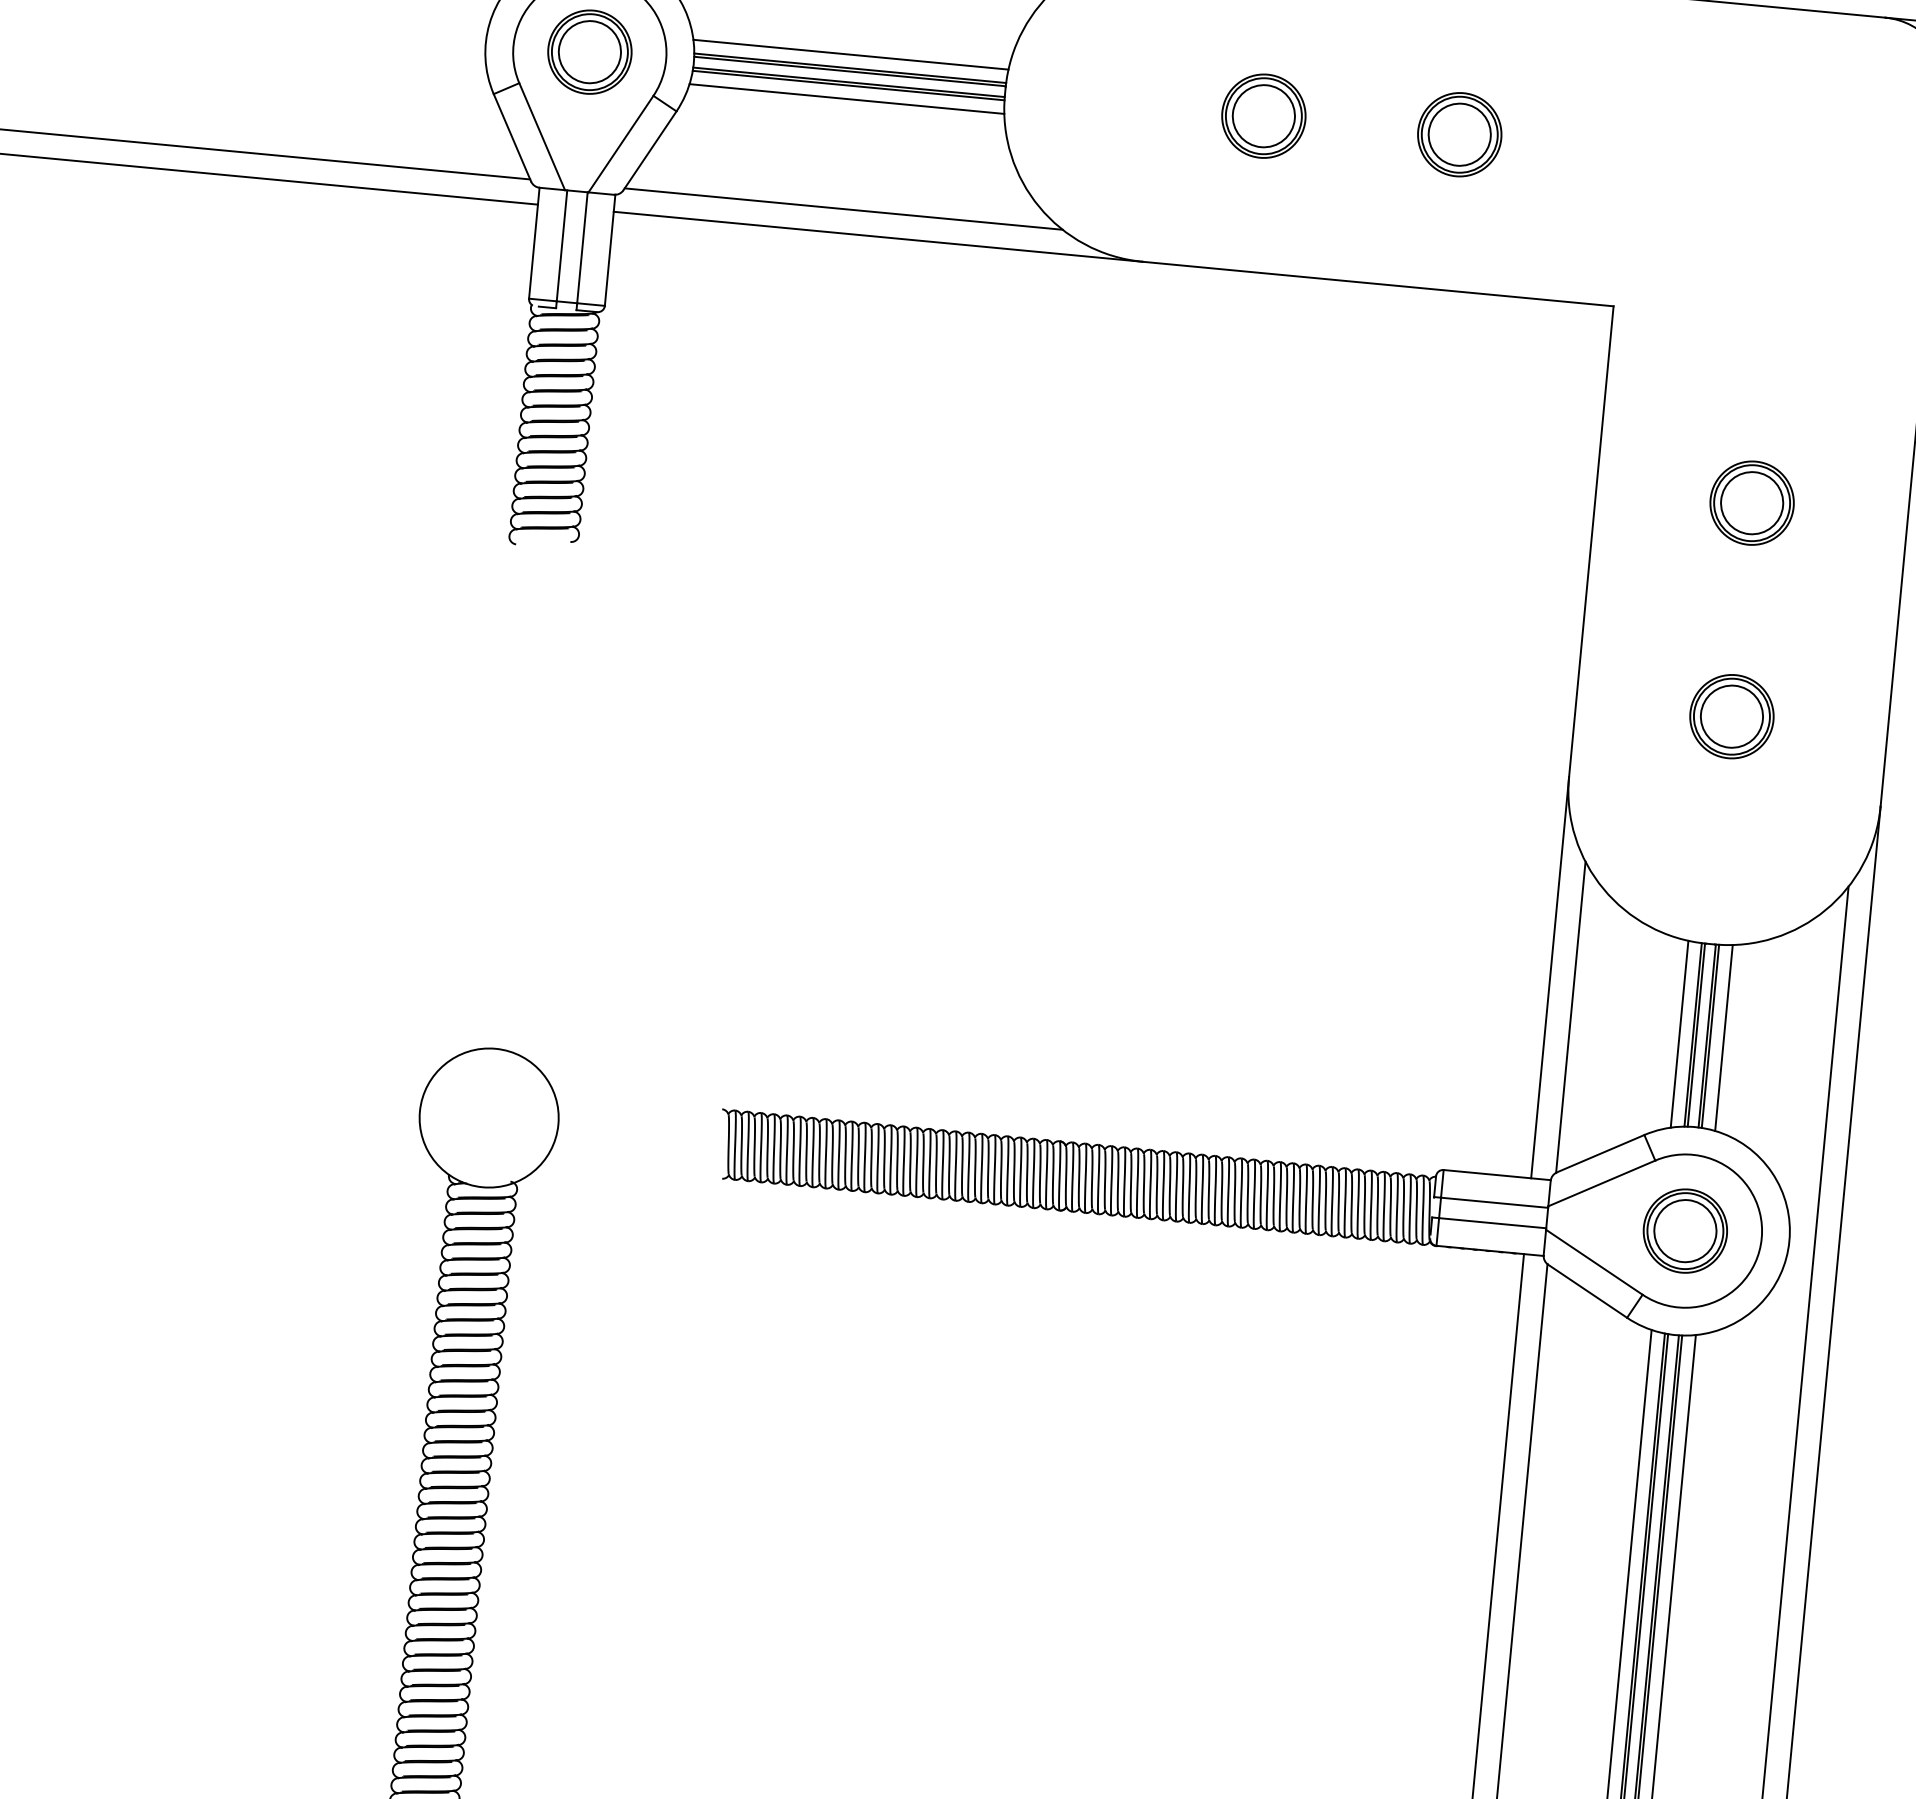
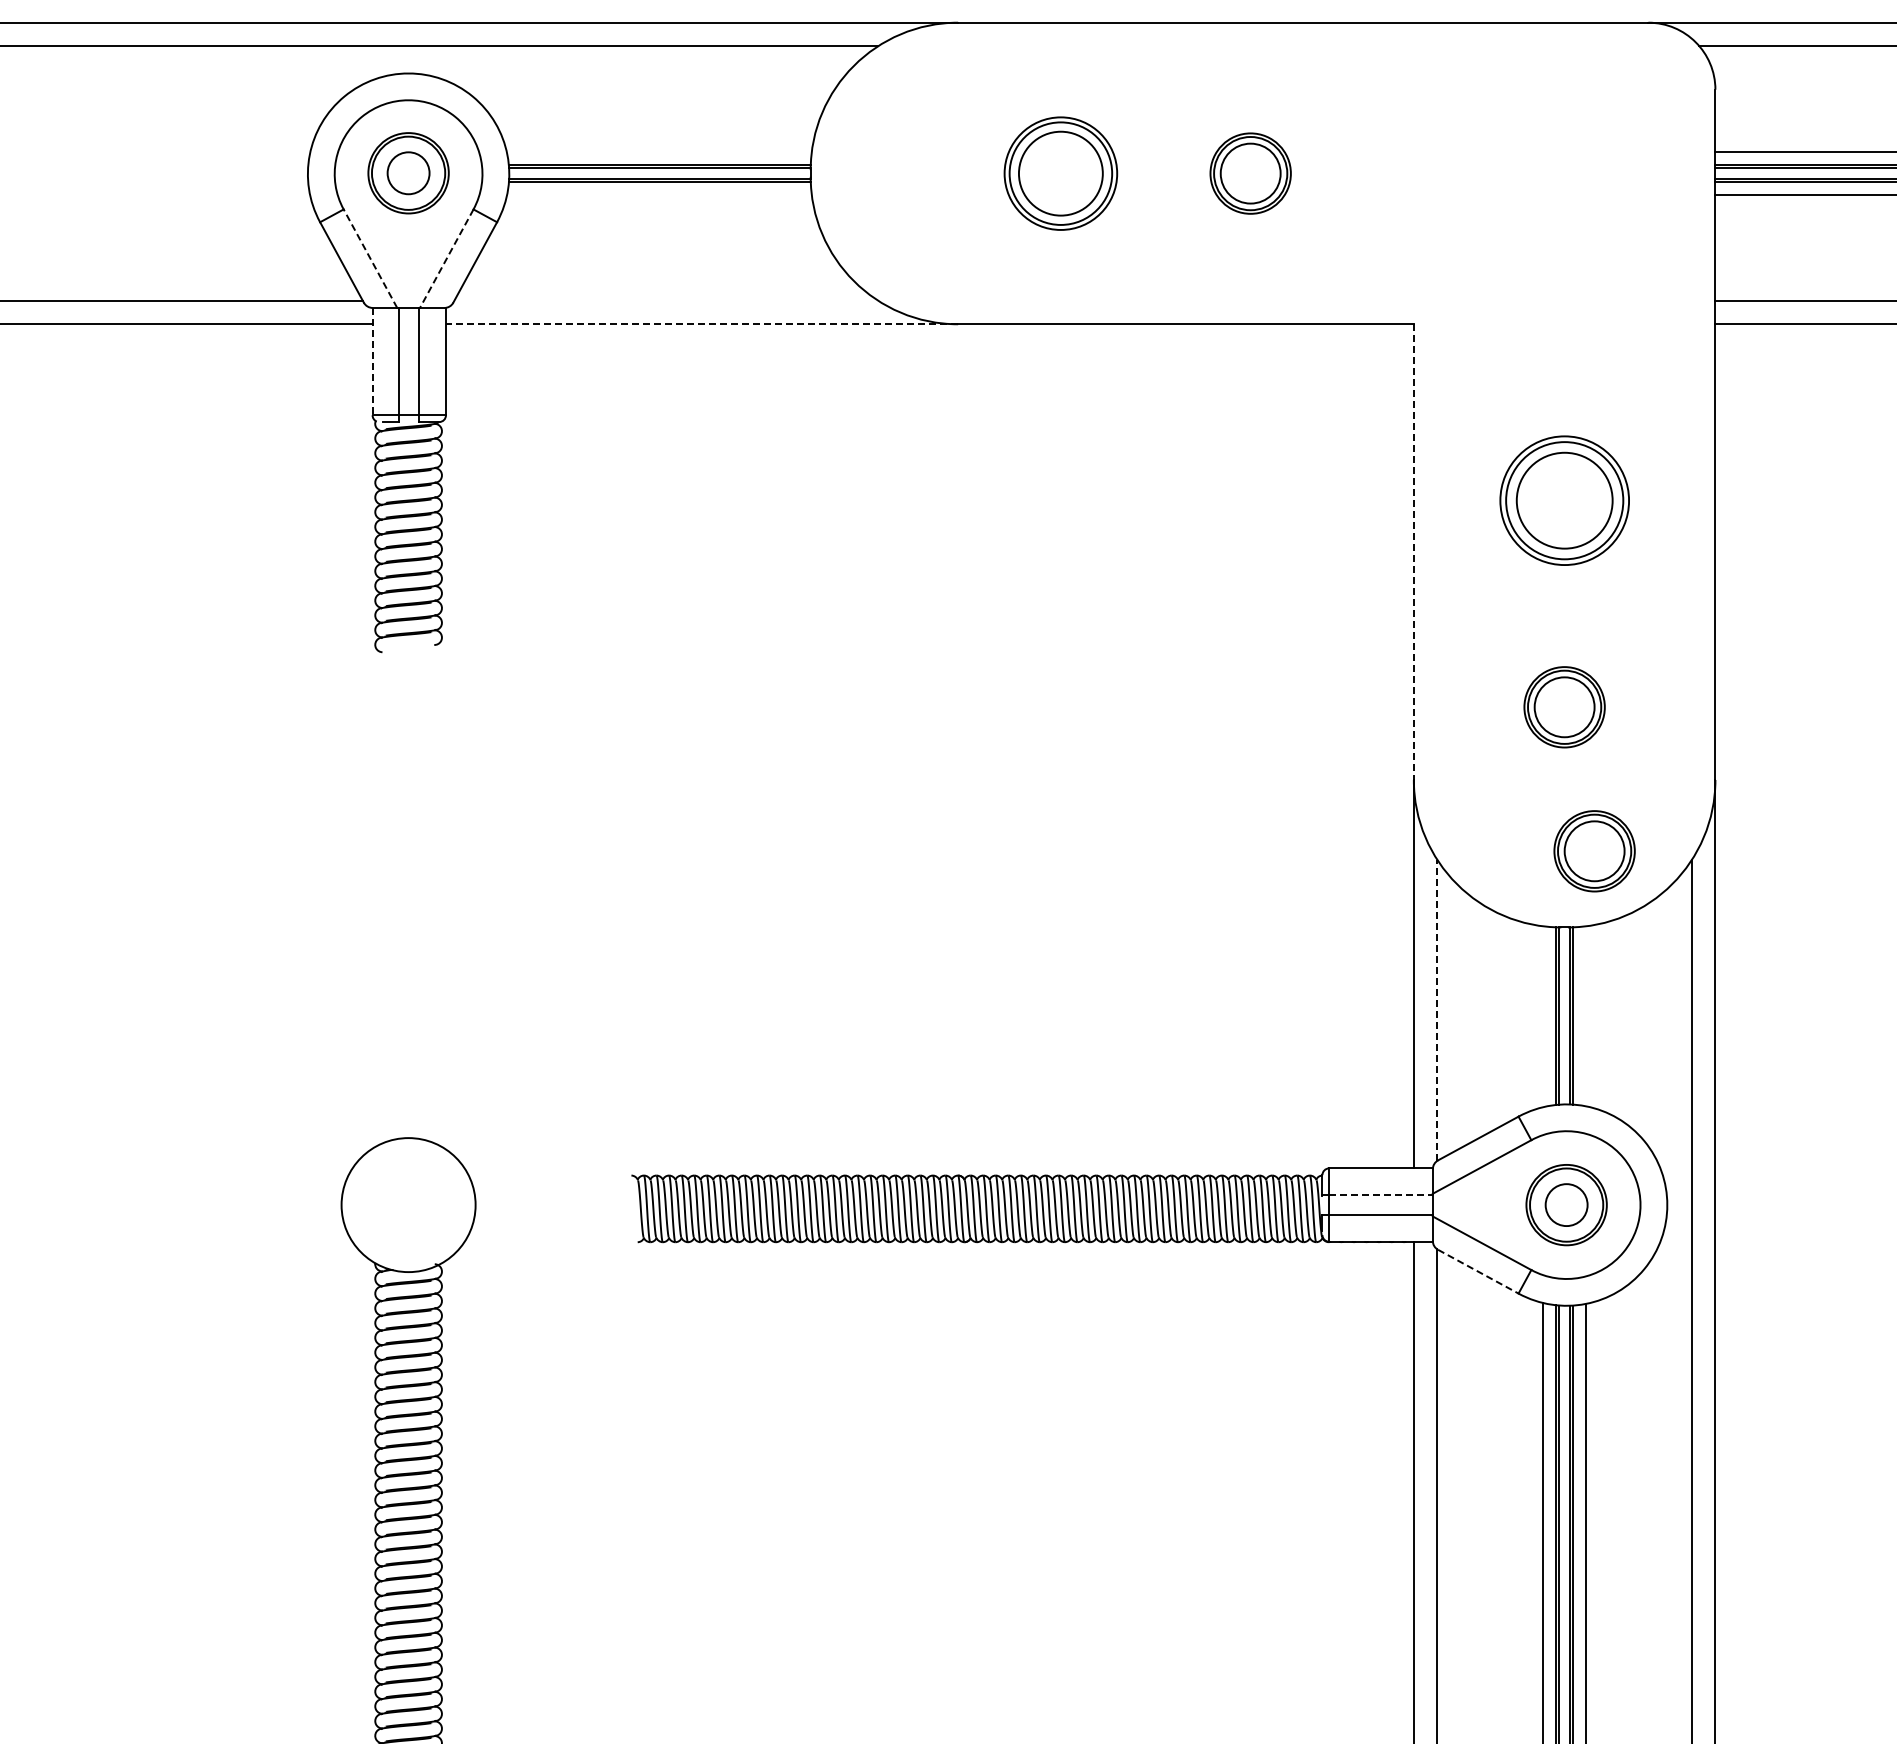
circle: (589, 52) -> (408, 173), size x0.7
line: (850, 55) -> (658, 152), removed
line: (847, 98) -> (659, 194), removed
part: (1264, 116) -> (1061, 173), size x1.4
line: (542, 136) -> (370, 258), solid -> dashed
line: (620, 144) -> (446, 259), solid -> dashed
line: (843, 208) -> (666, 300), removed
line: (877, 236) -> (701, 324), solid -> dashed
line: (534, 243) -> (372, 361), solid -> dashed
part: (1752, 503) -> (1564, 500), size x1.6
line: (1590, 542) -> (1413, 552), solid -> dashed
part: (1748, 868) -> (1594, 851), added
line: (1571, 1017) -> (1437, 1010), solid -> dashed
line: (1679, 1034) -> (1543, 1016), removed
line: (1724, 1038) -> (1586, 1016), removed
line: (1494, 1203) -> (1380, 1195), solid -> dashed
circle: (1685, 1231) -> (1566, 1205), size x0.7
line: (1587, 1291) -> (1478, 1271), solid -> dashed

